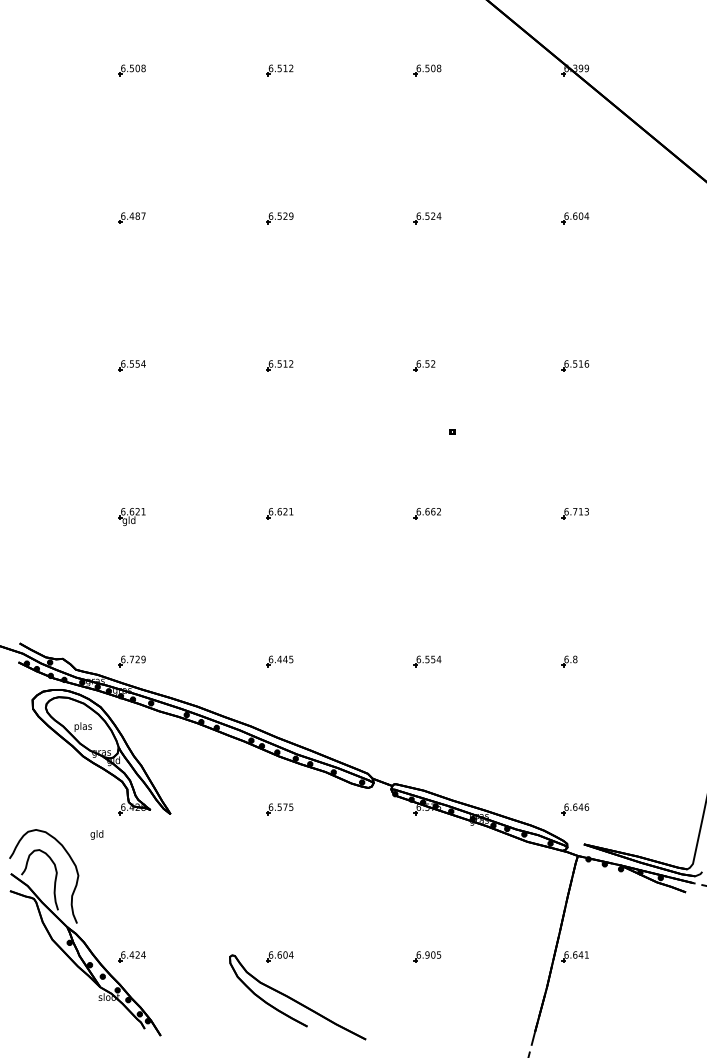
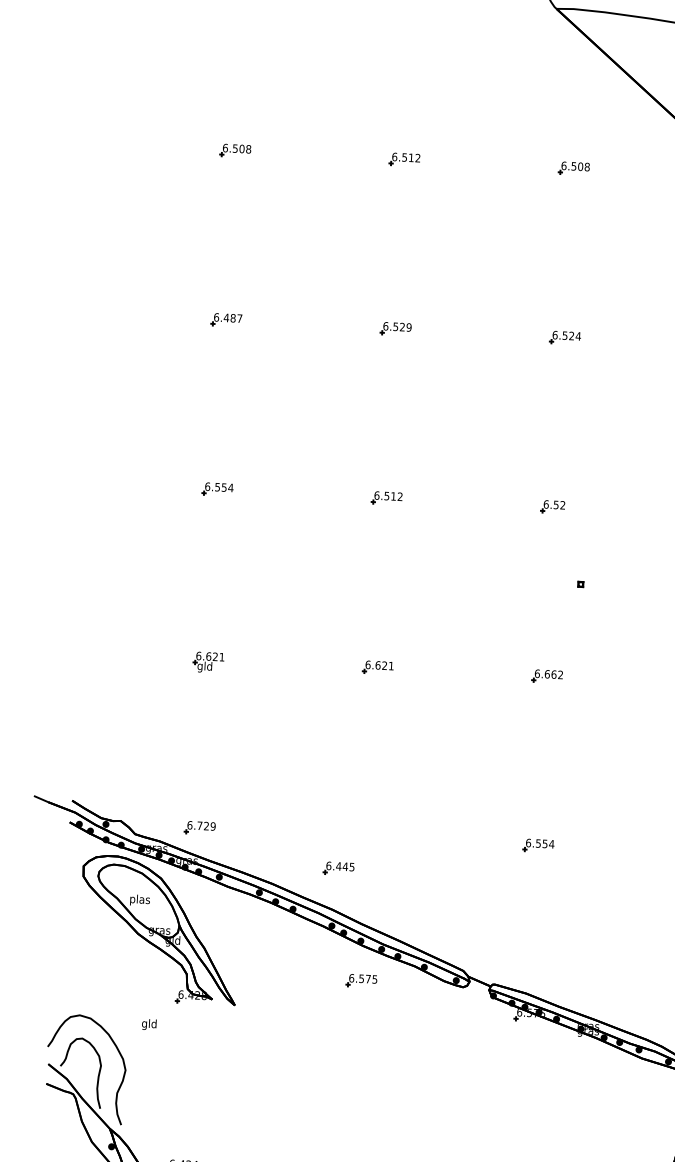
part: (279, 661) -> (338, 868), moved
part: (279, 809) -> (361, 981), moved

